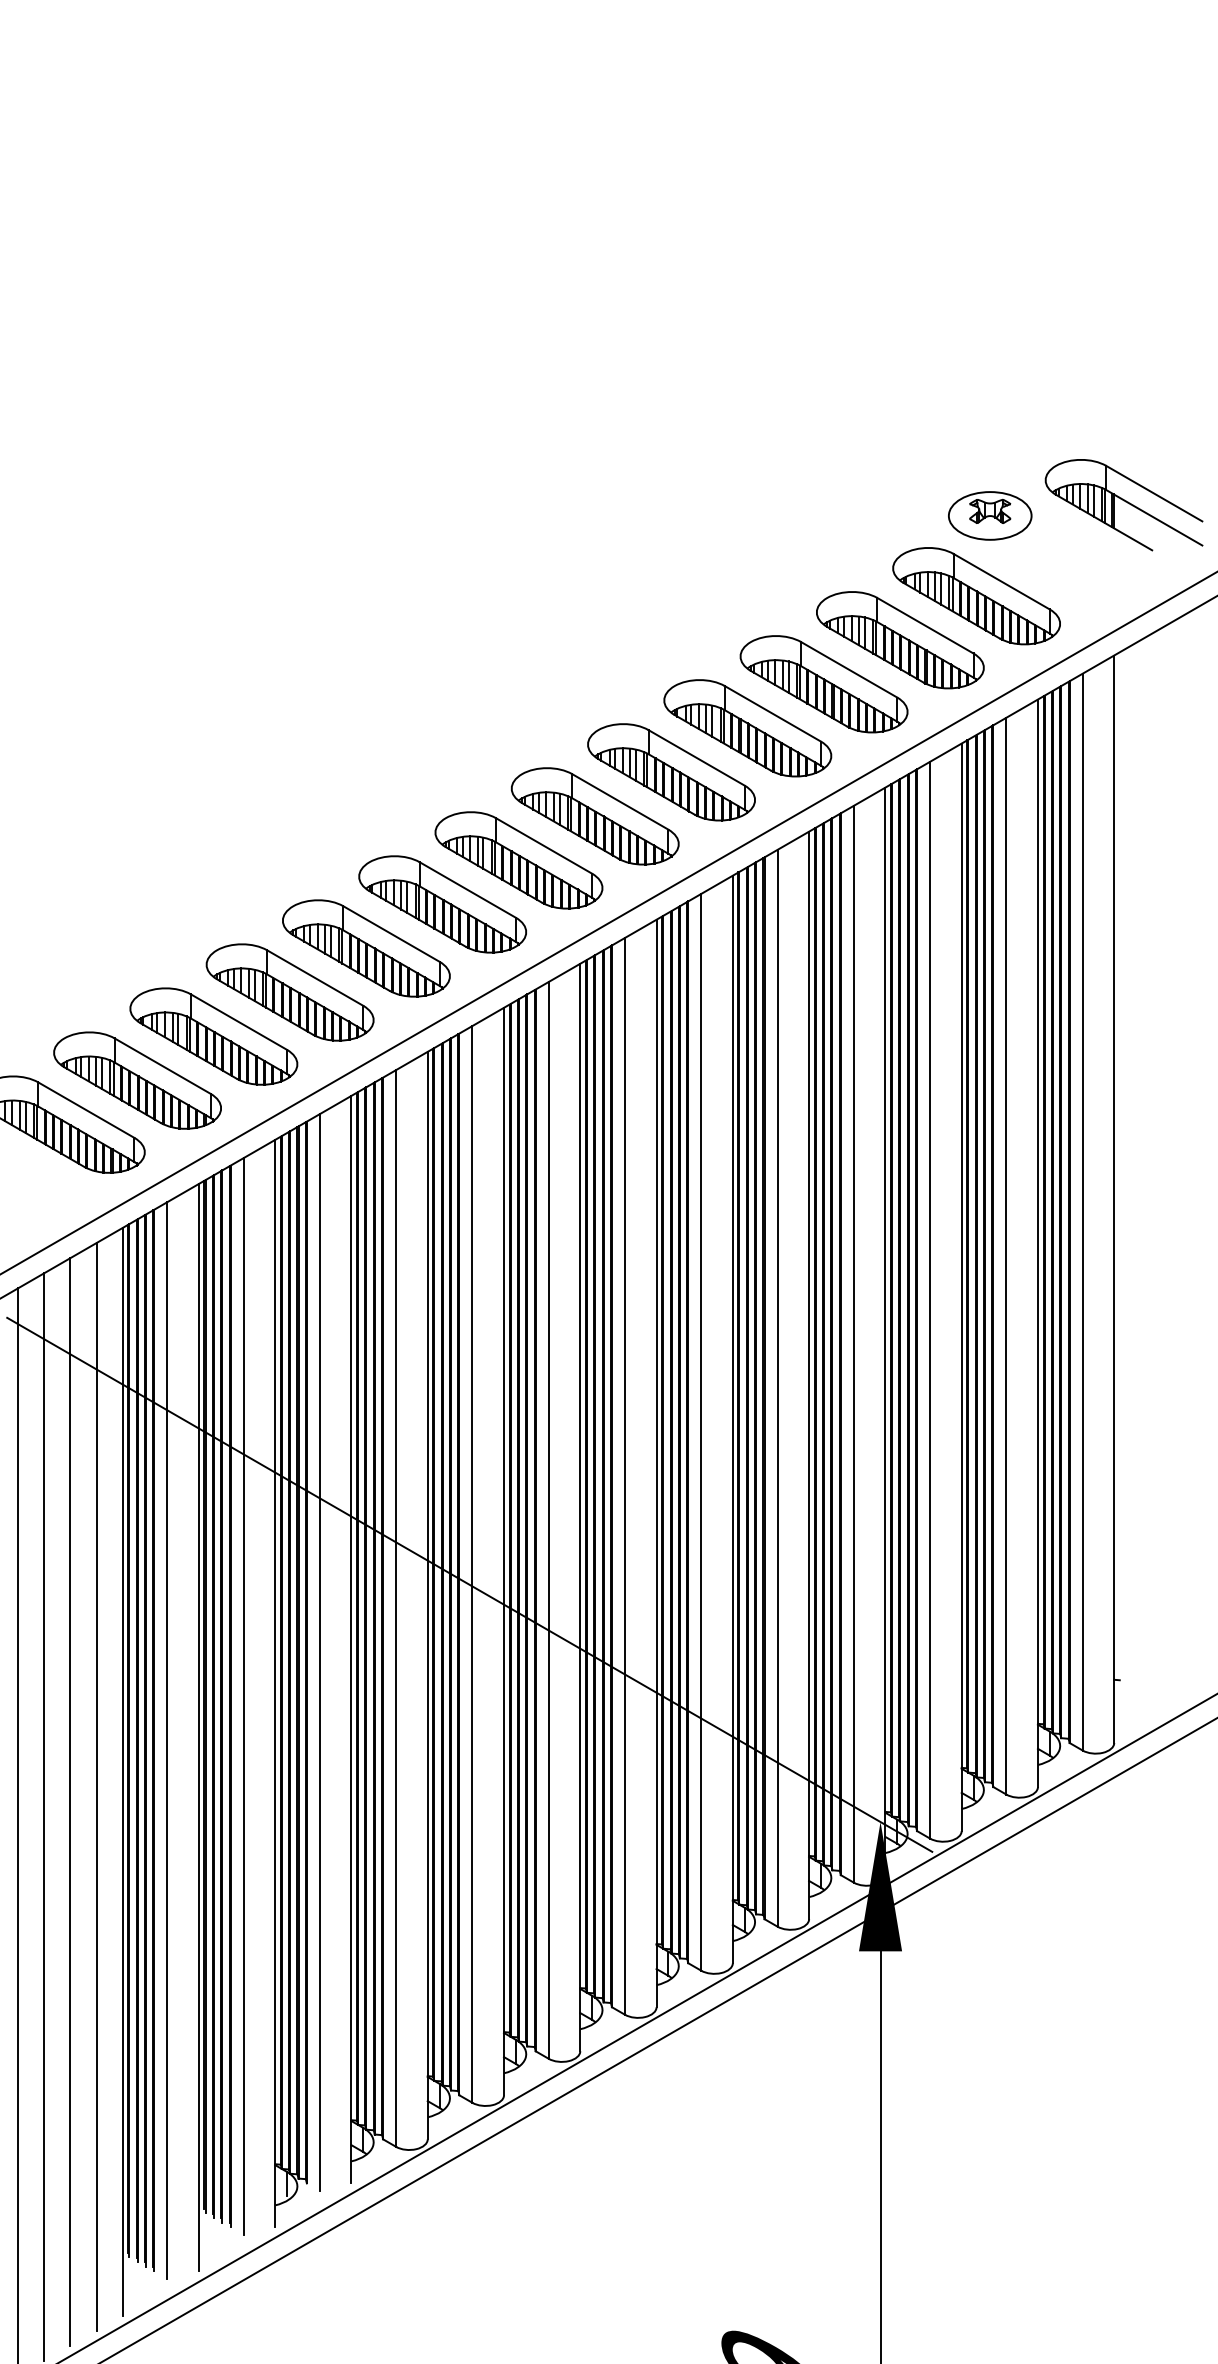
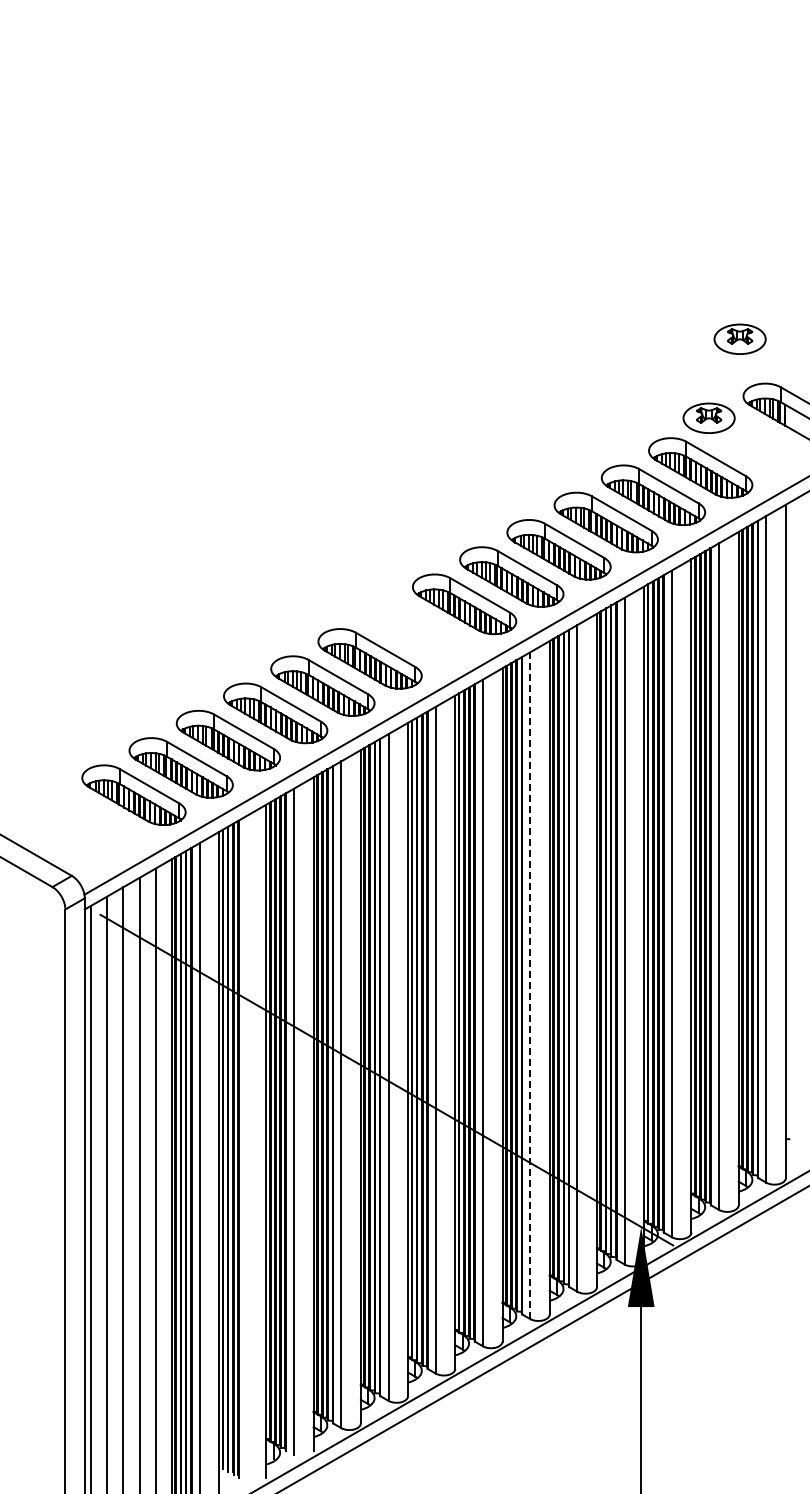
part: (1039, 387) -> (739, 338), added
part: (517, 860) -> (416, 631), removed
line: (701, 1431) -> (530, 985), solid -> dashed
line: (243, 1695) -> (246, 1148), removed

